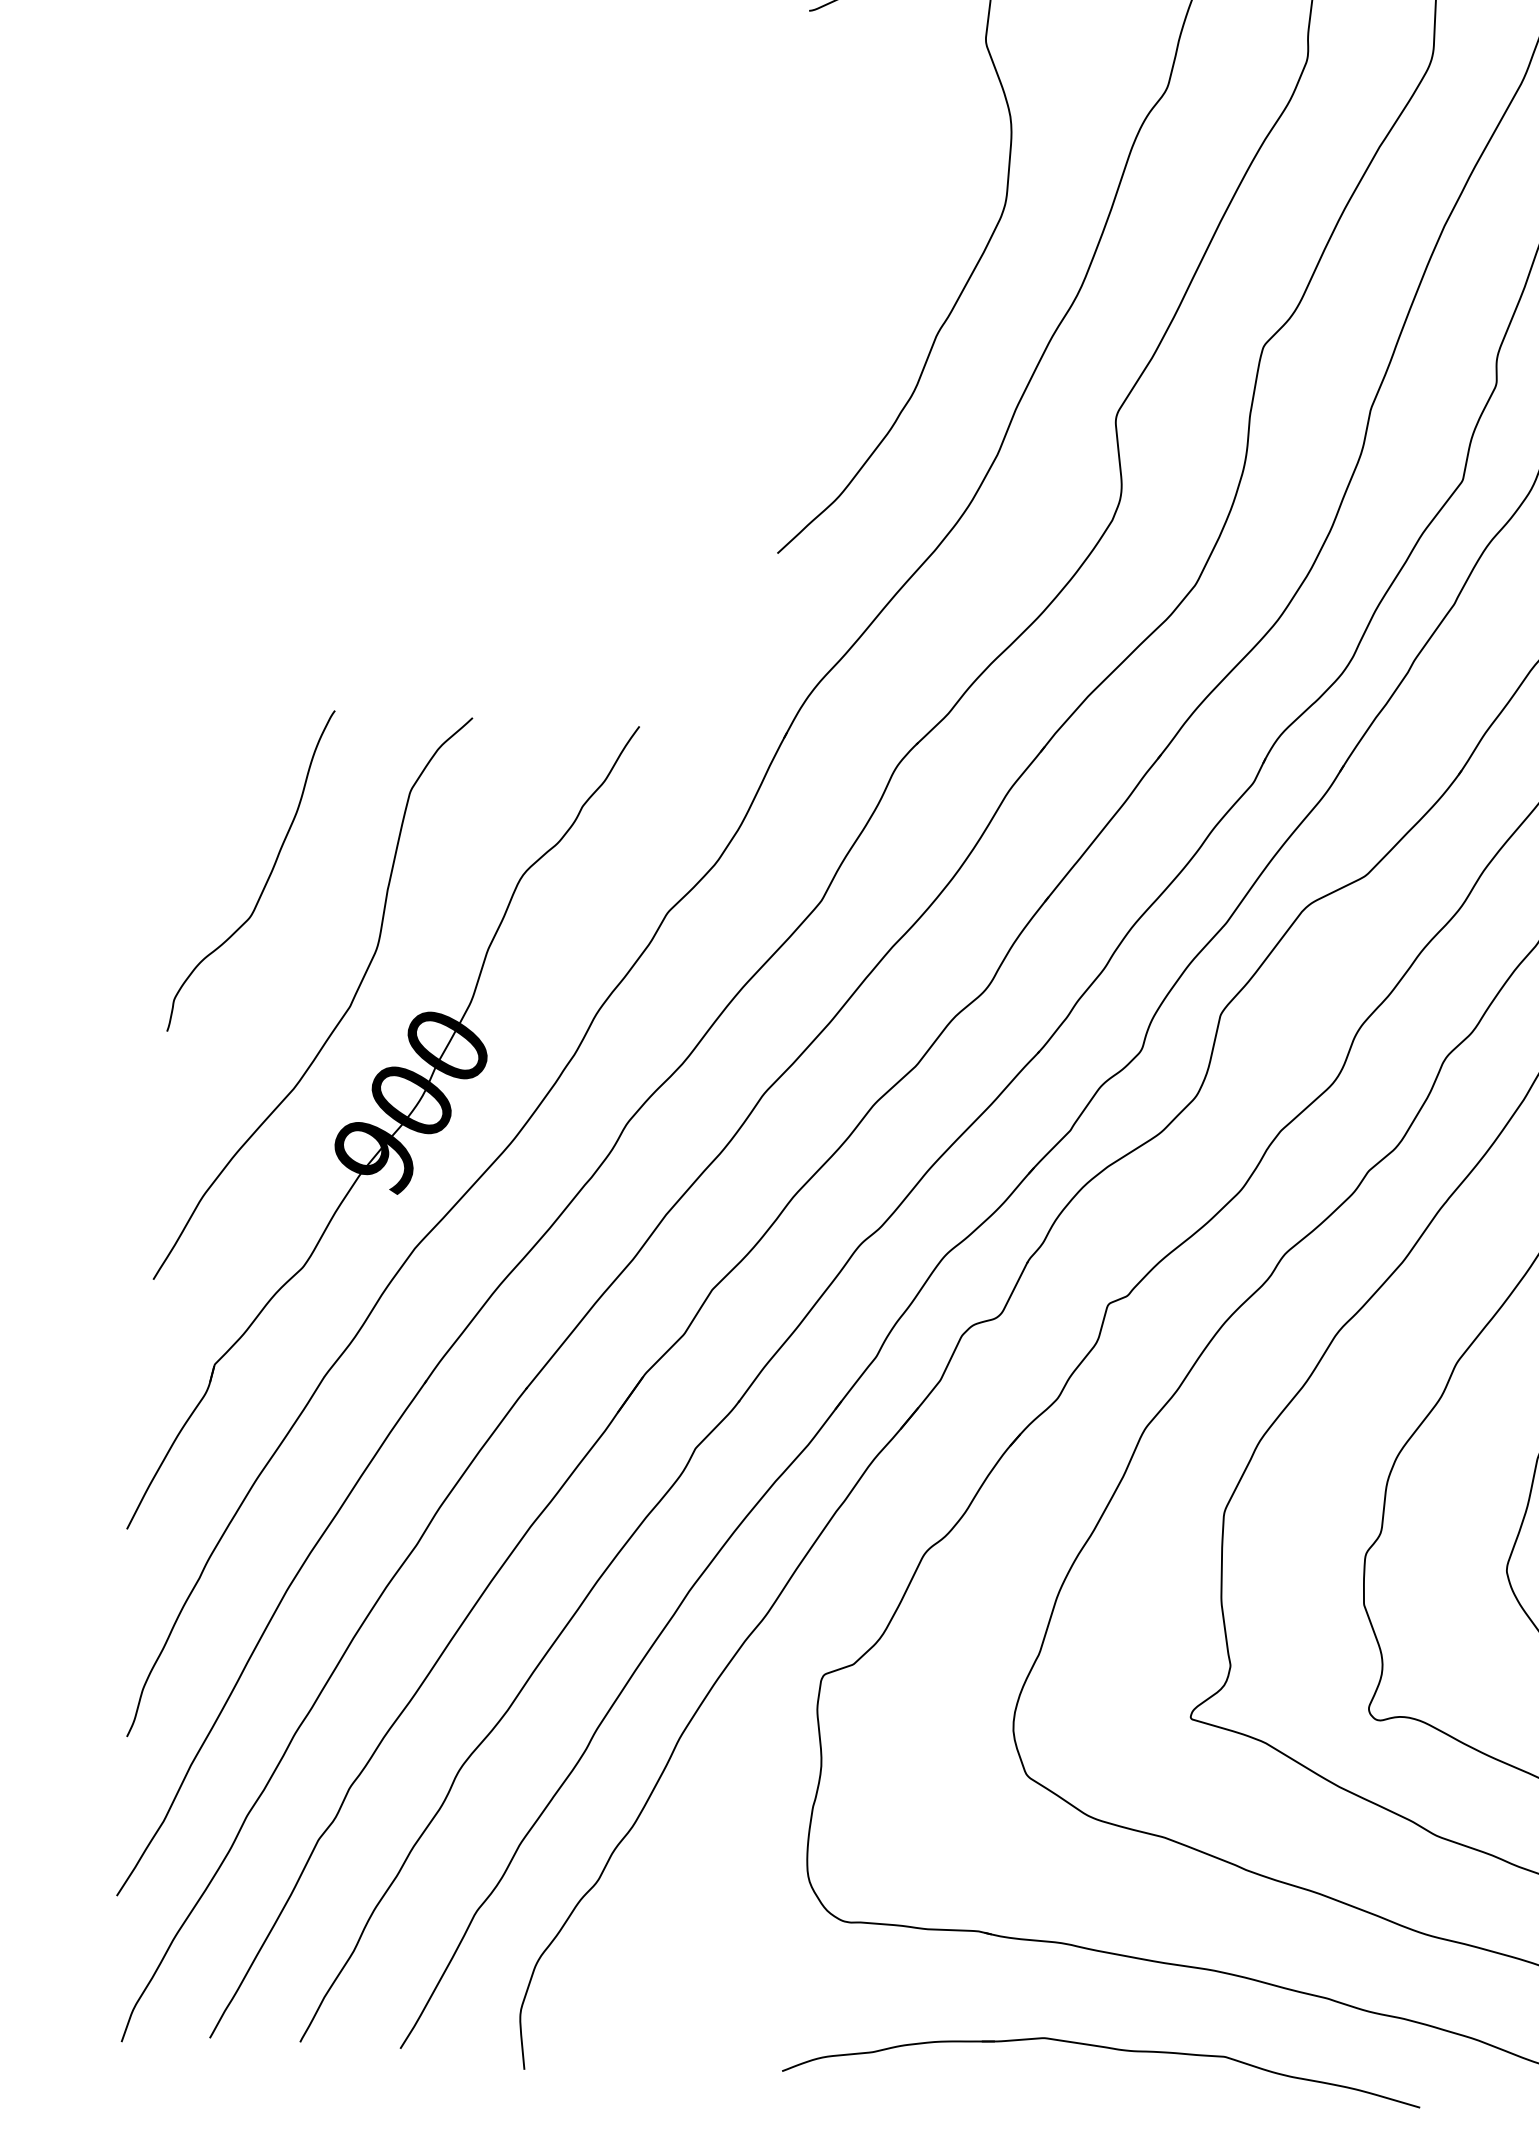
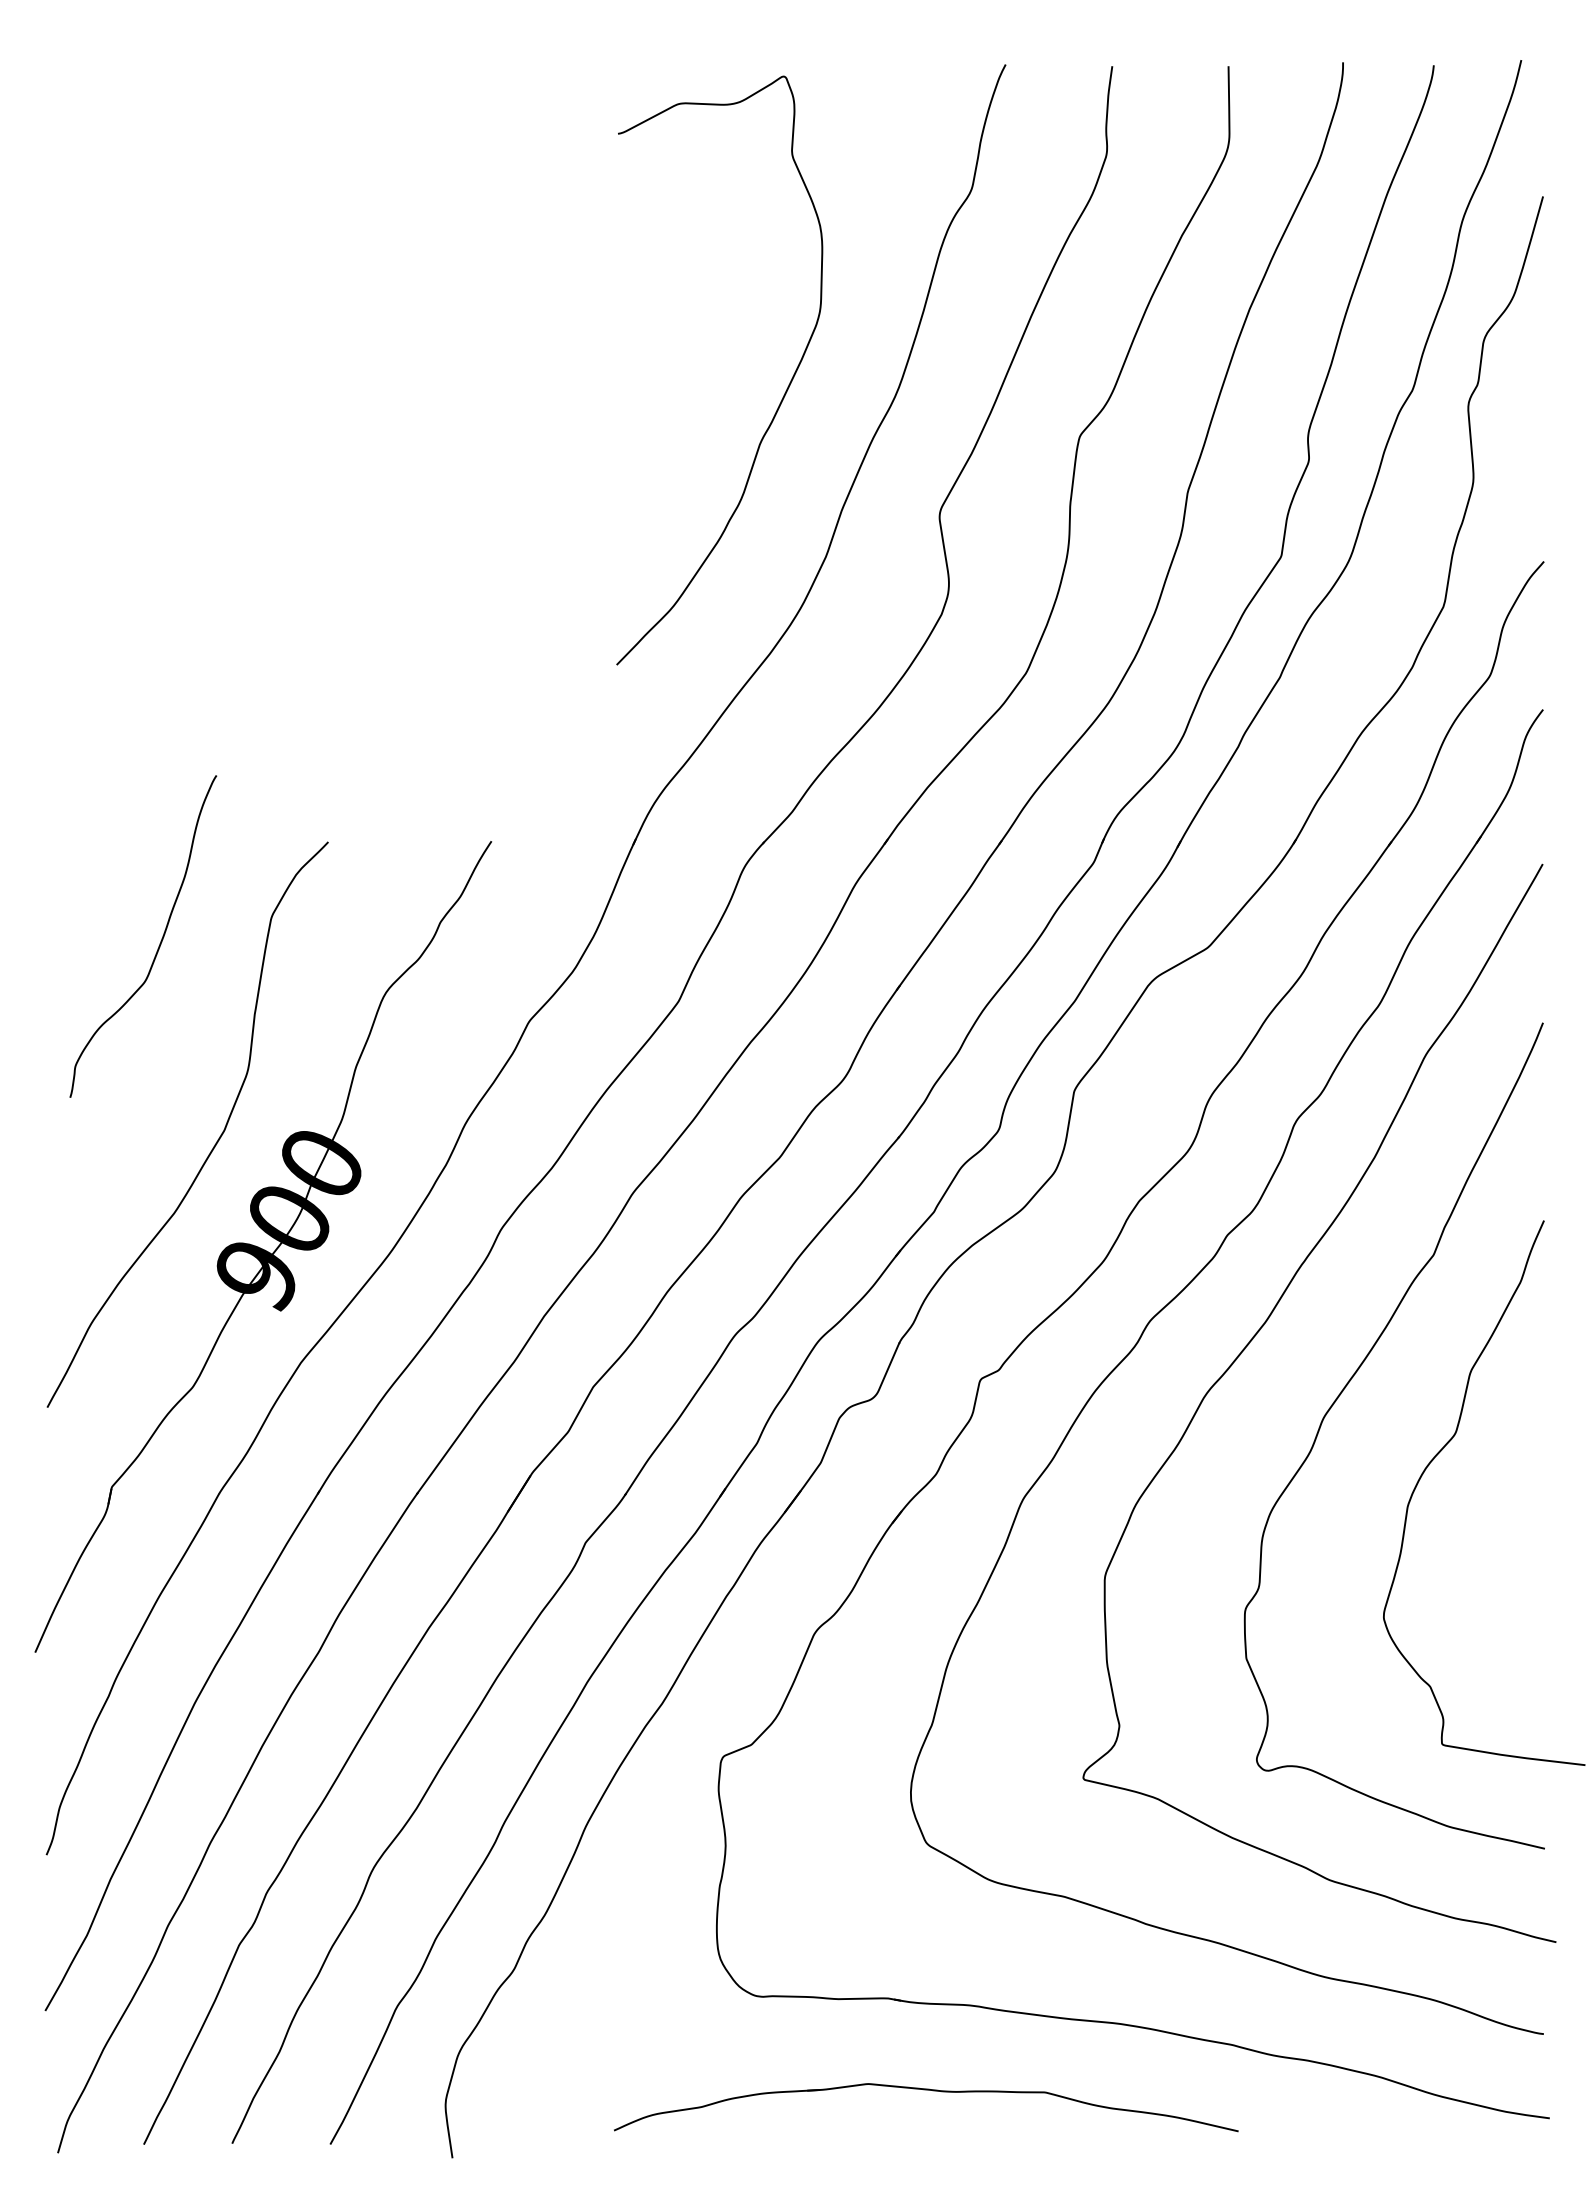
curve: (267, 879) -> (159, 943), moved
part: (1103, 2048) -> (926, 2090), moved

